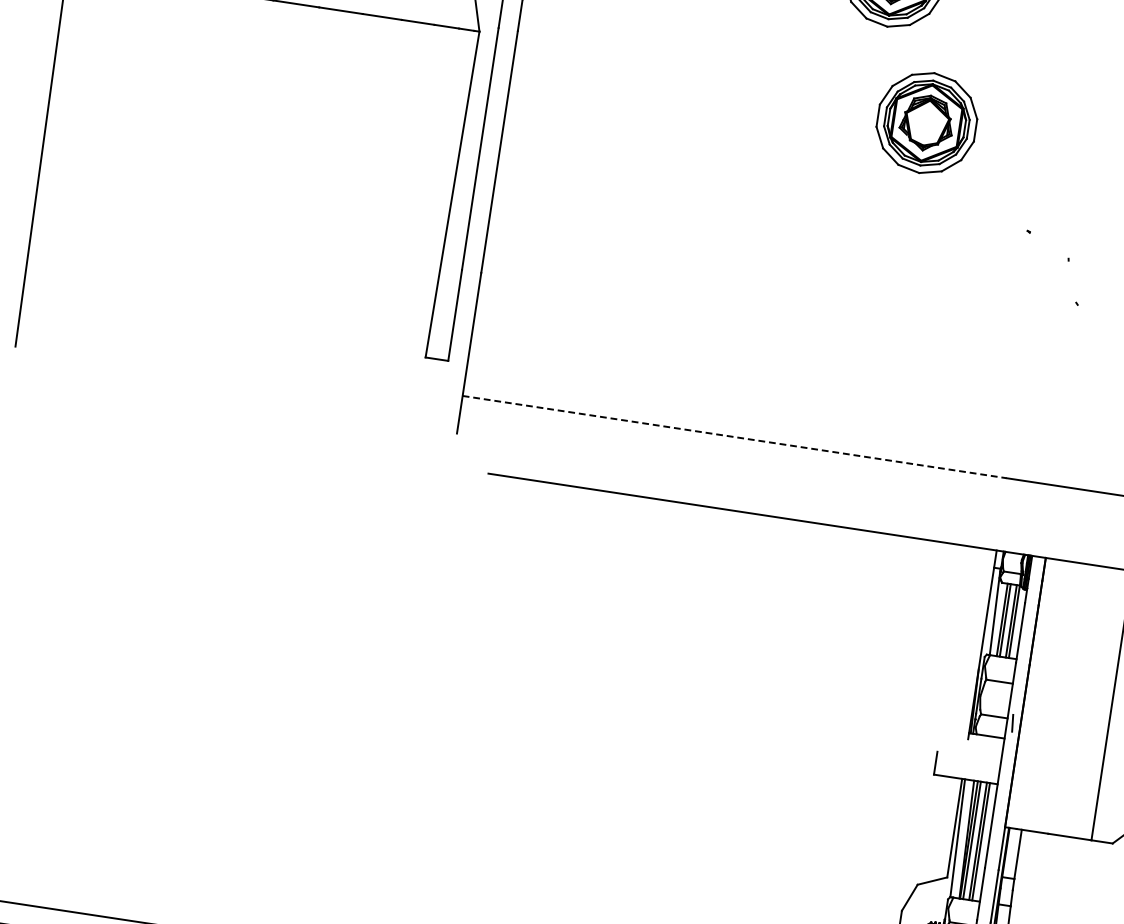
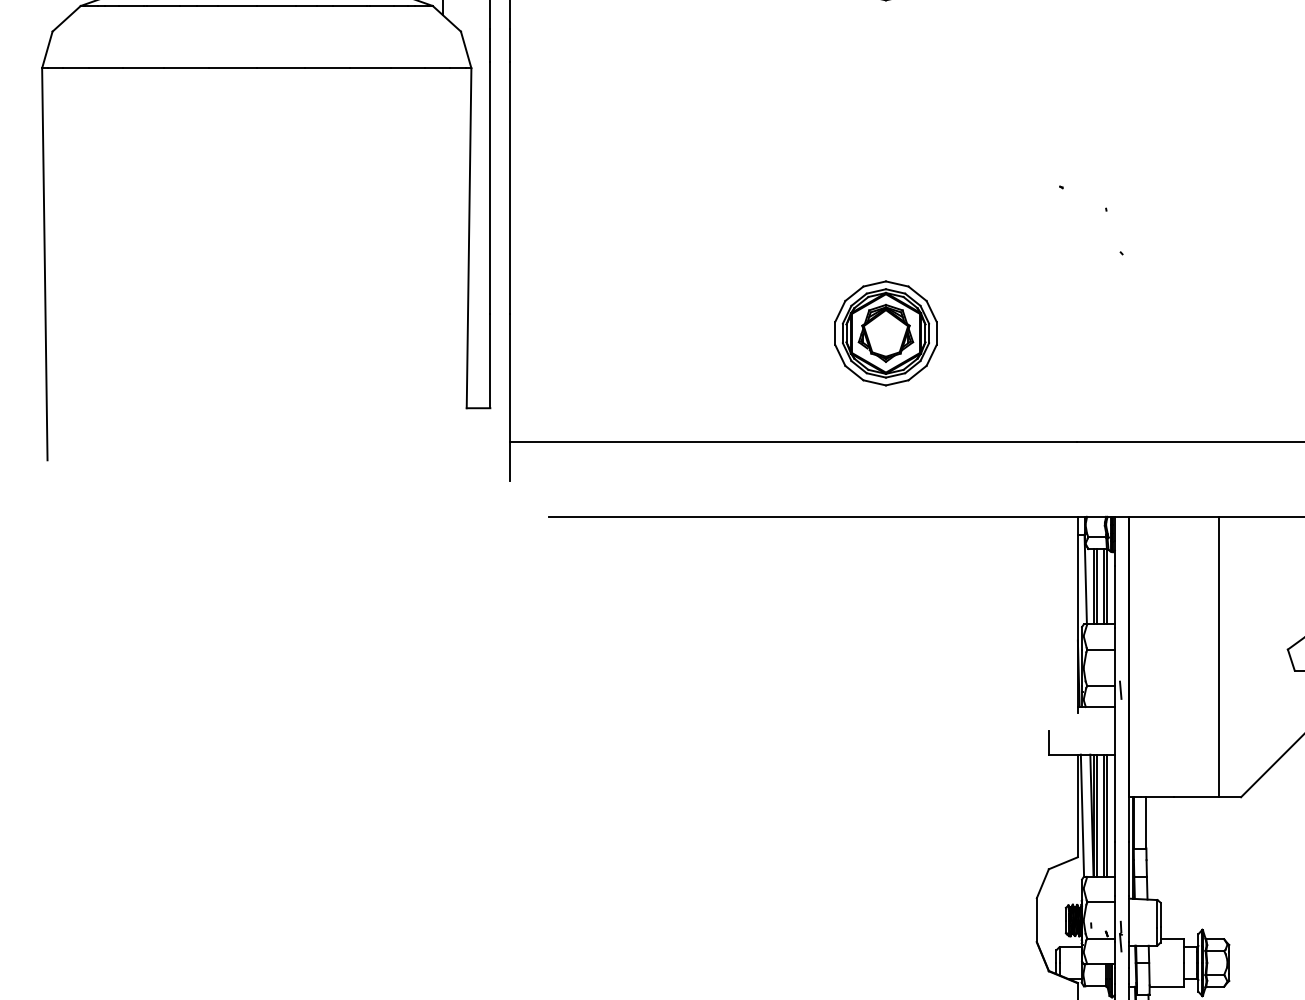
part: (926, 123) -> (885, 333), moved
line: (735, 437) -> (794, 441), dashed -> solid

